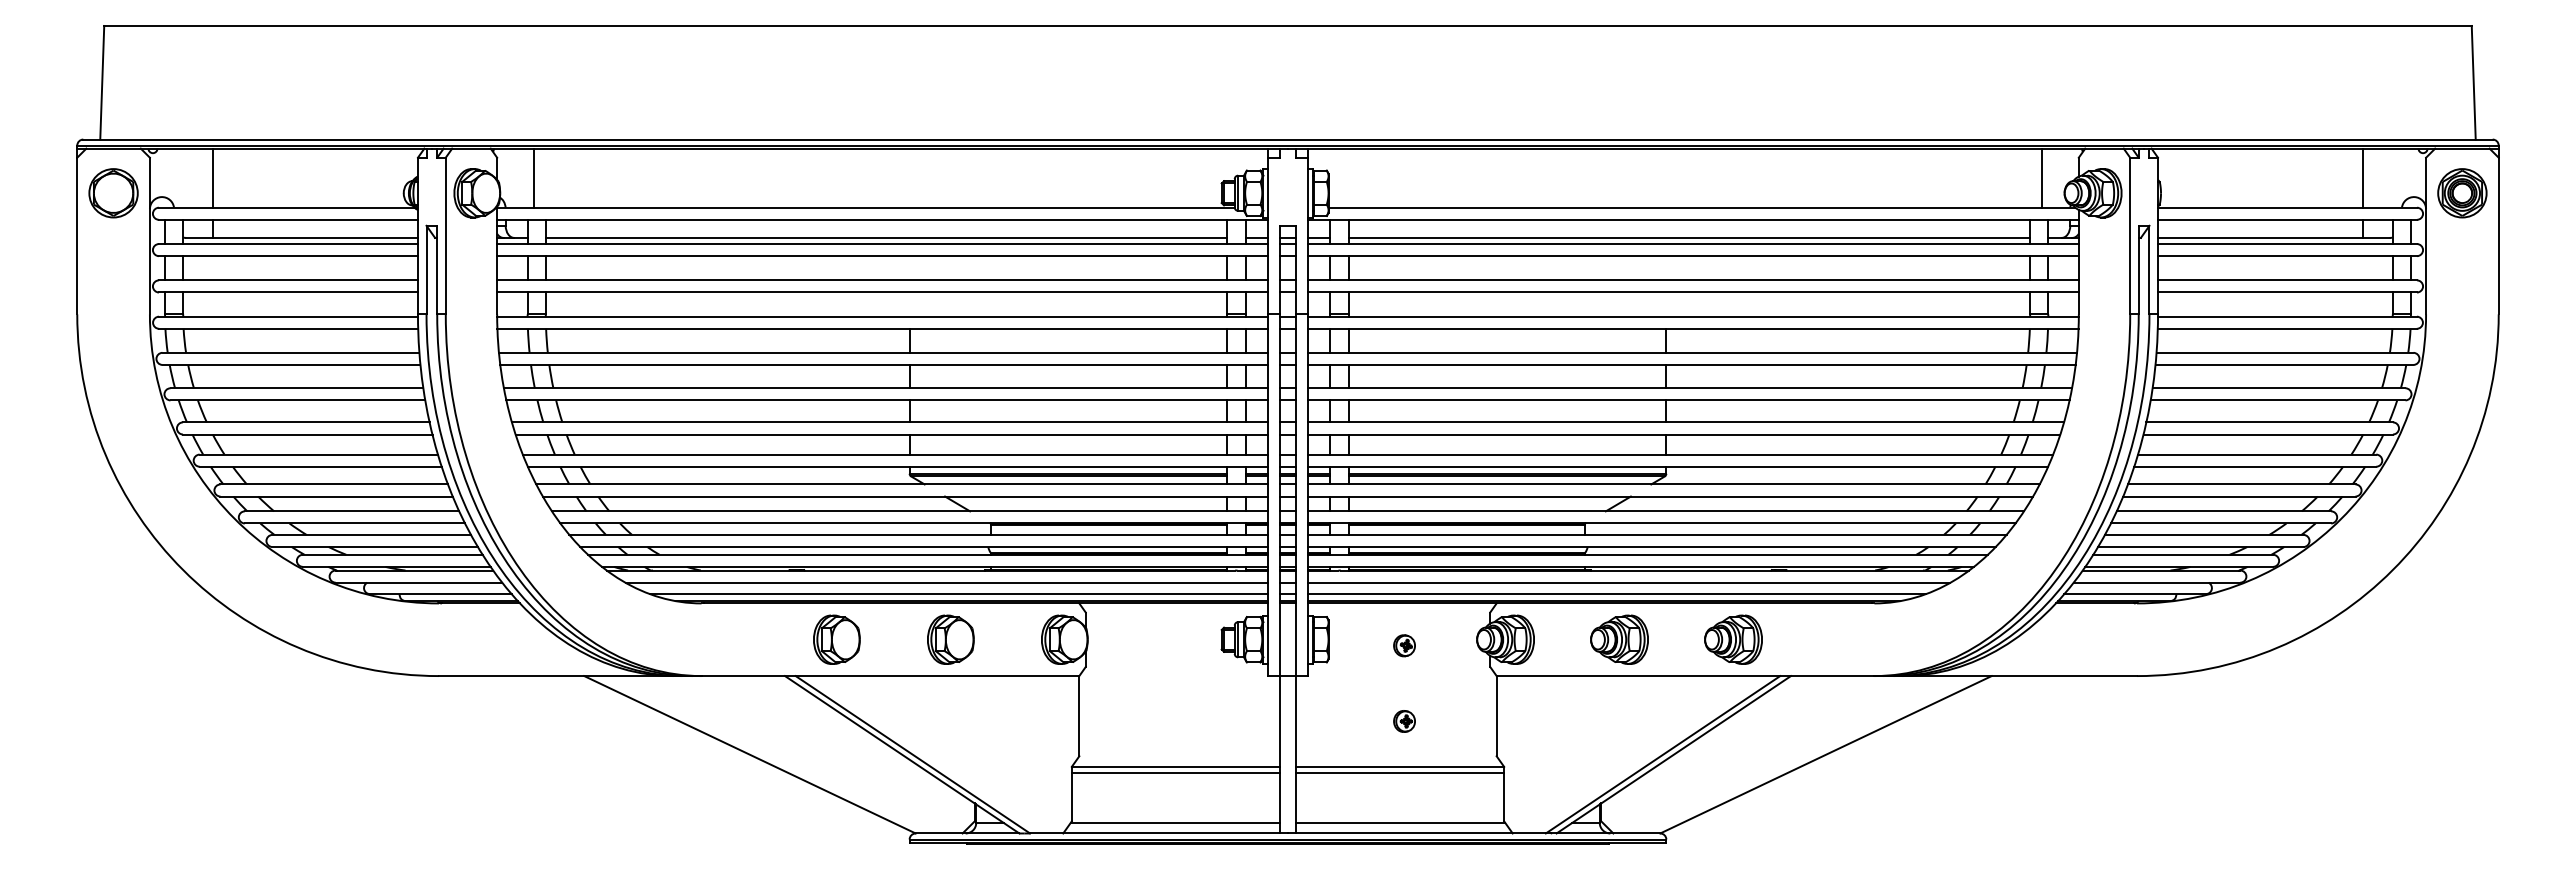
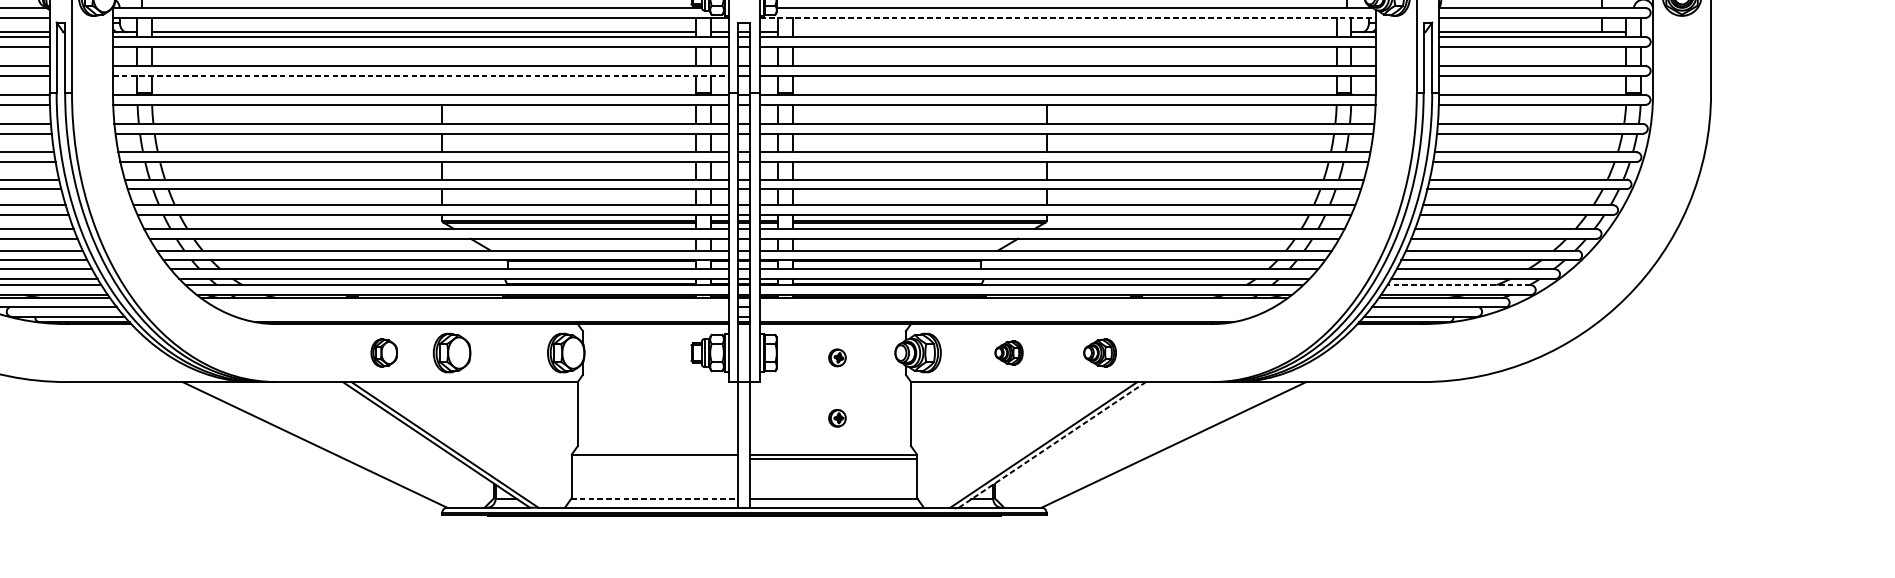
line: (1693, 219) -> (1068, 17), solid -> dashed
line: (1689, 237) -> (1064, 31), removed
line: (882, 292) -> (420, 75), solid -> dashed
line: (2183, 554) -> (1459, 285), solid -> dashed
line: (946, 582) -> (471, 307), removed
line: (1628, 582) -> (1016, 307), removed
line: (959, 594) -> (482, 316), removed
line: (1616, 594) -> (1006, 316), removed
part: (836, 639) -> (383, 352), size x0.7
part: (950, 639) -> (451, 352), moved
part: (1619, 639) -> (1009, 352), size x0.6
part: (1733, 639) -> (1100, 352), size x0.7
line: (1673, 755) -> (1052, 445), solid -> dashed
line: (1175, 772) -> (654, 459), removed
line: (1175, 822) -> (654, 498), solid -> dashed

